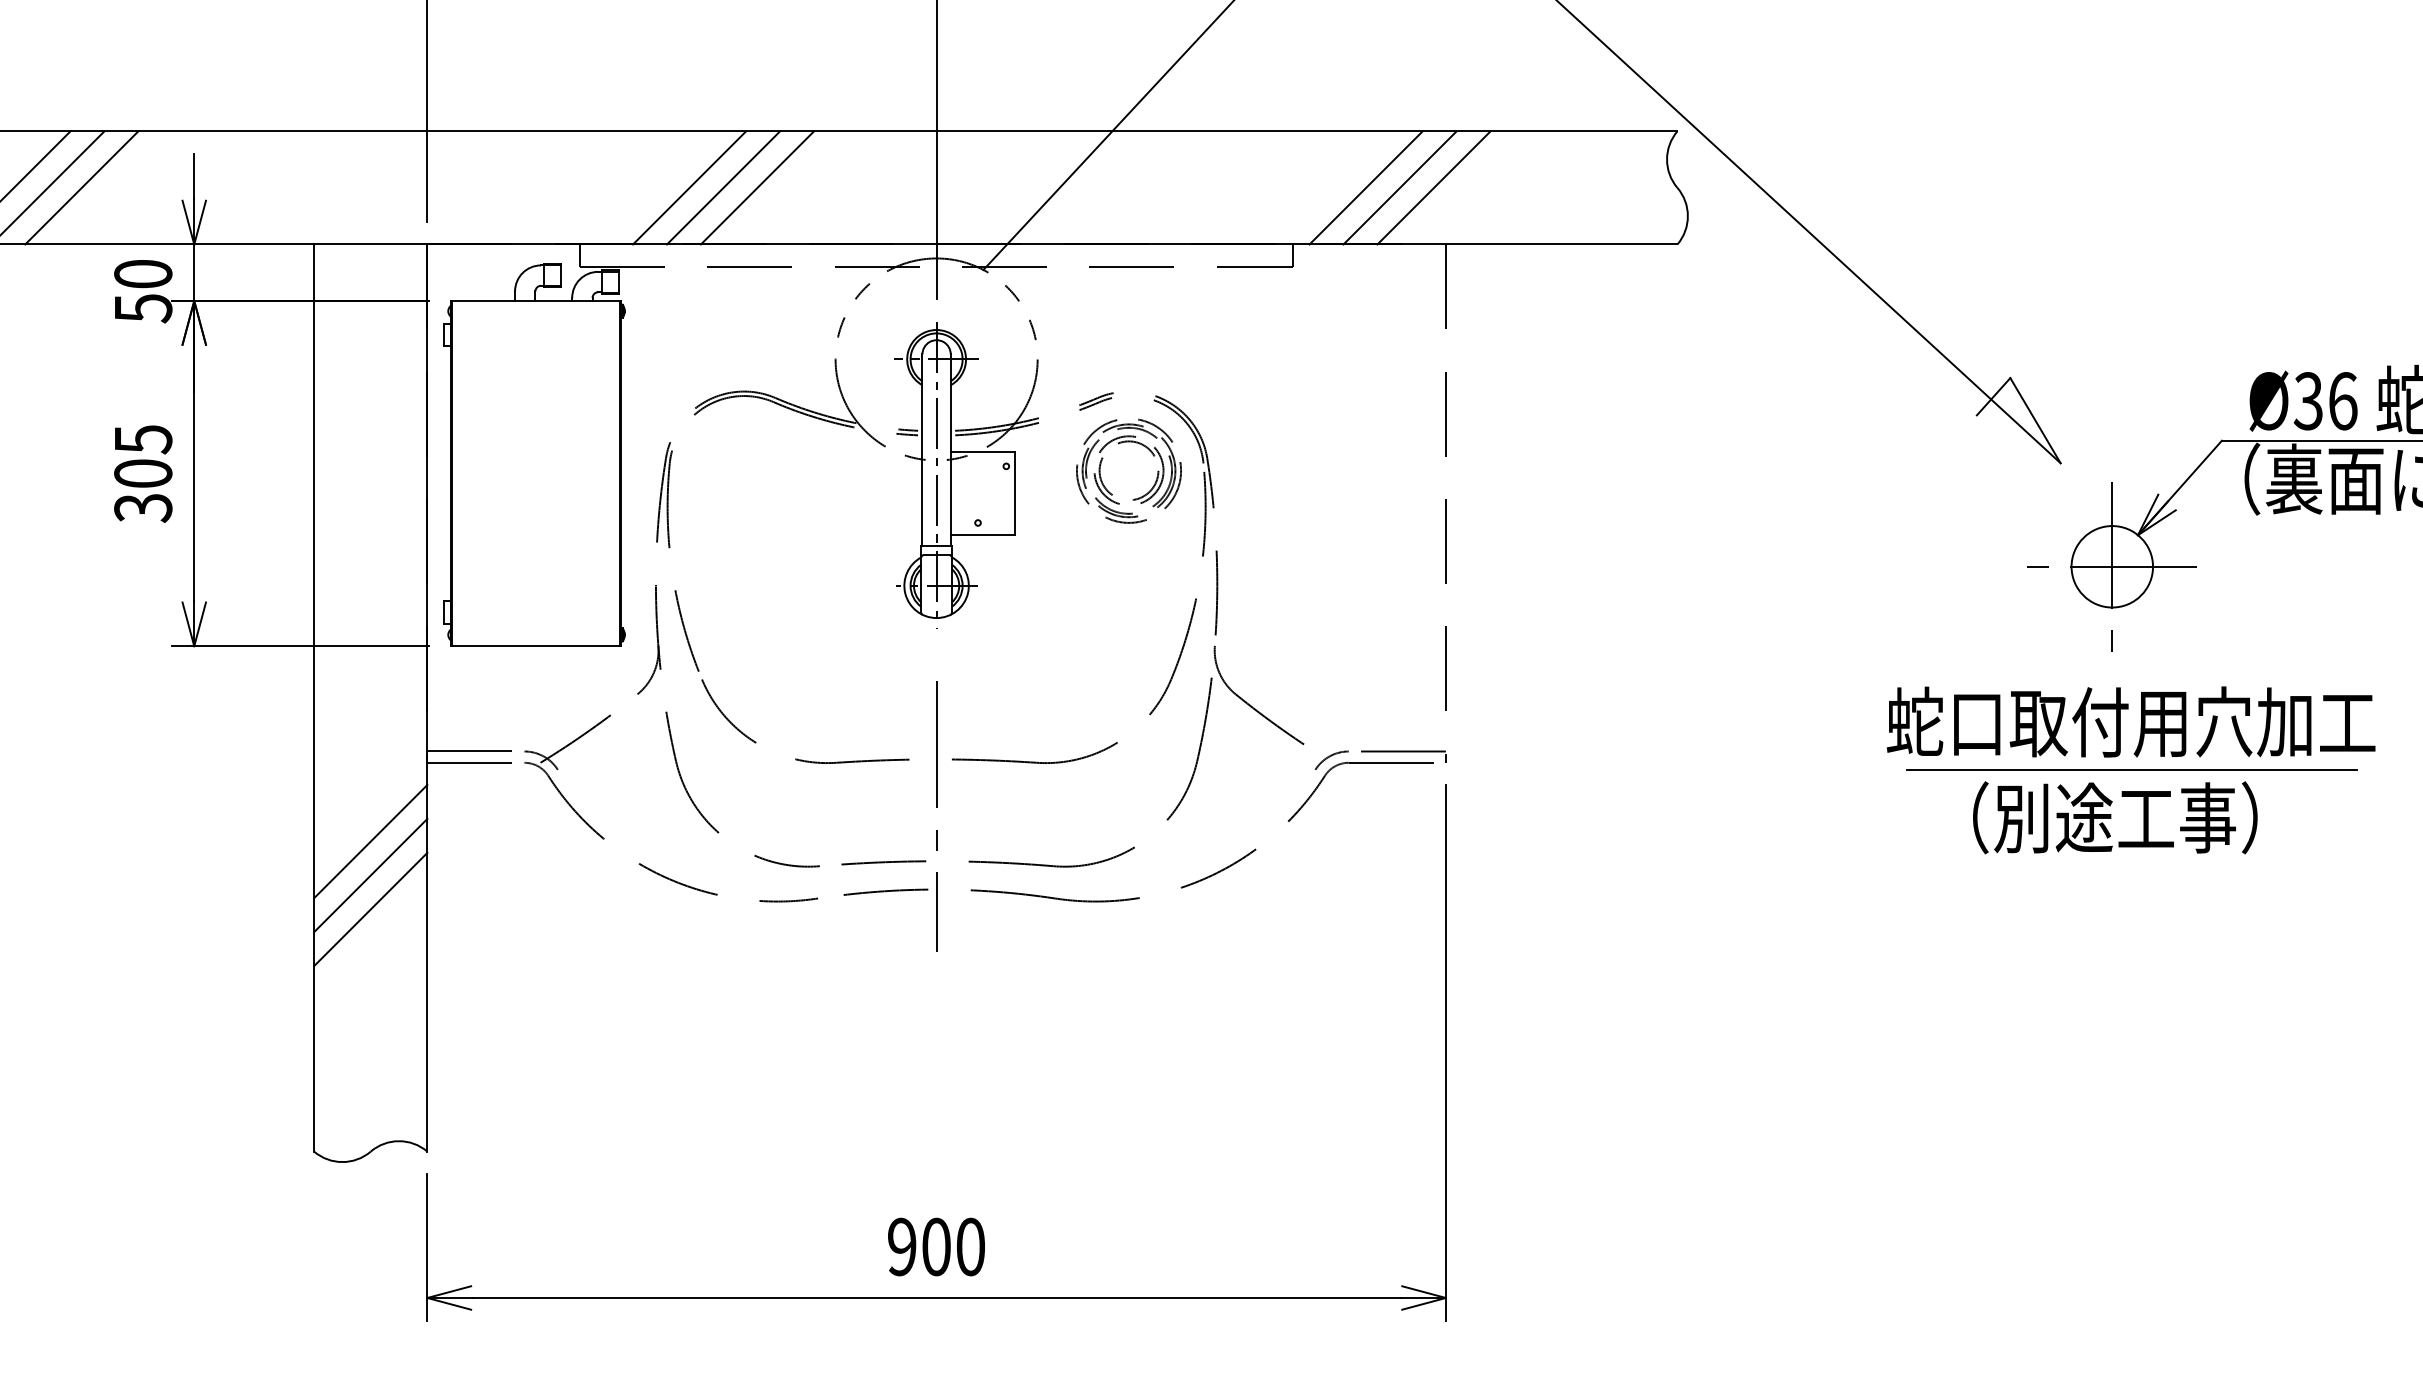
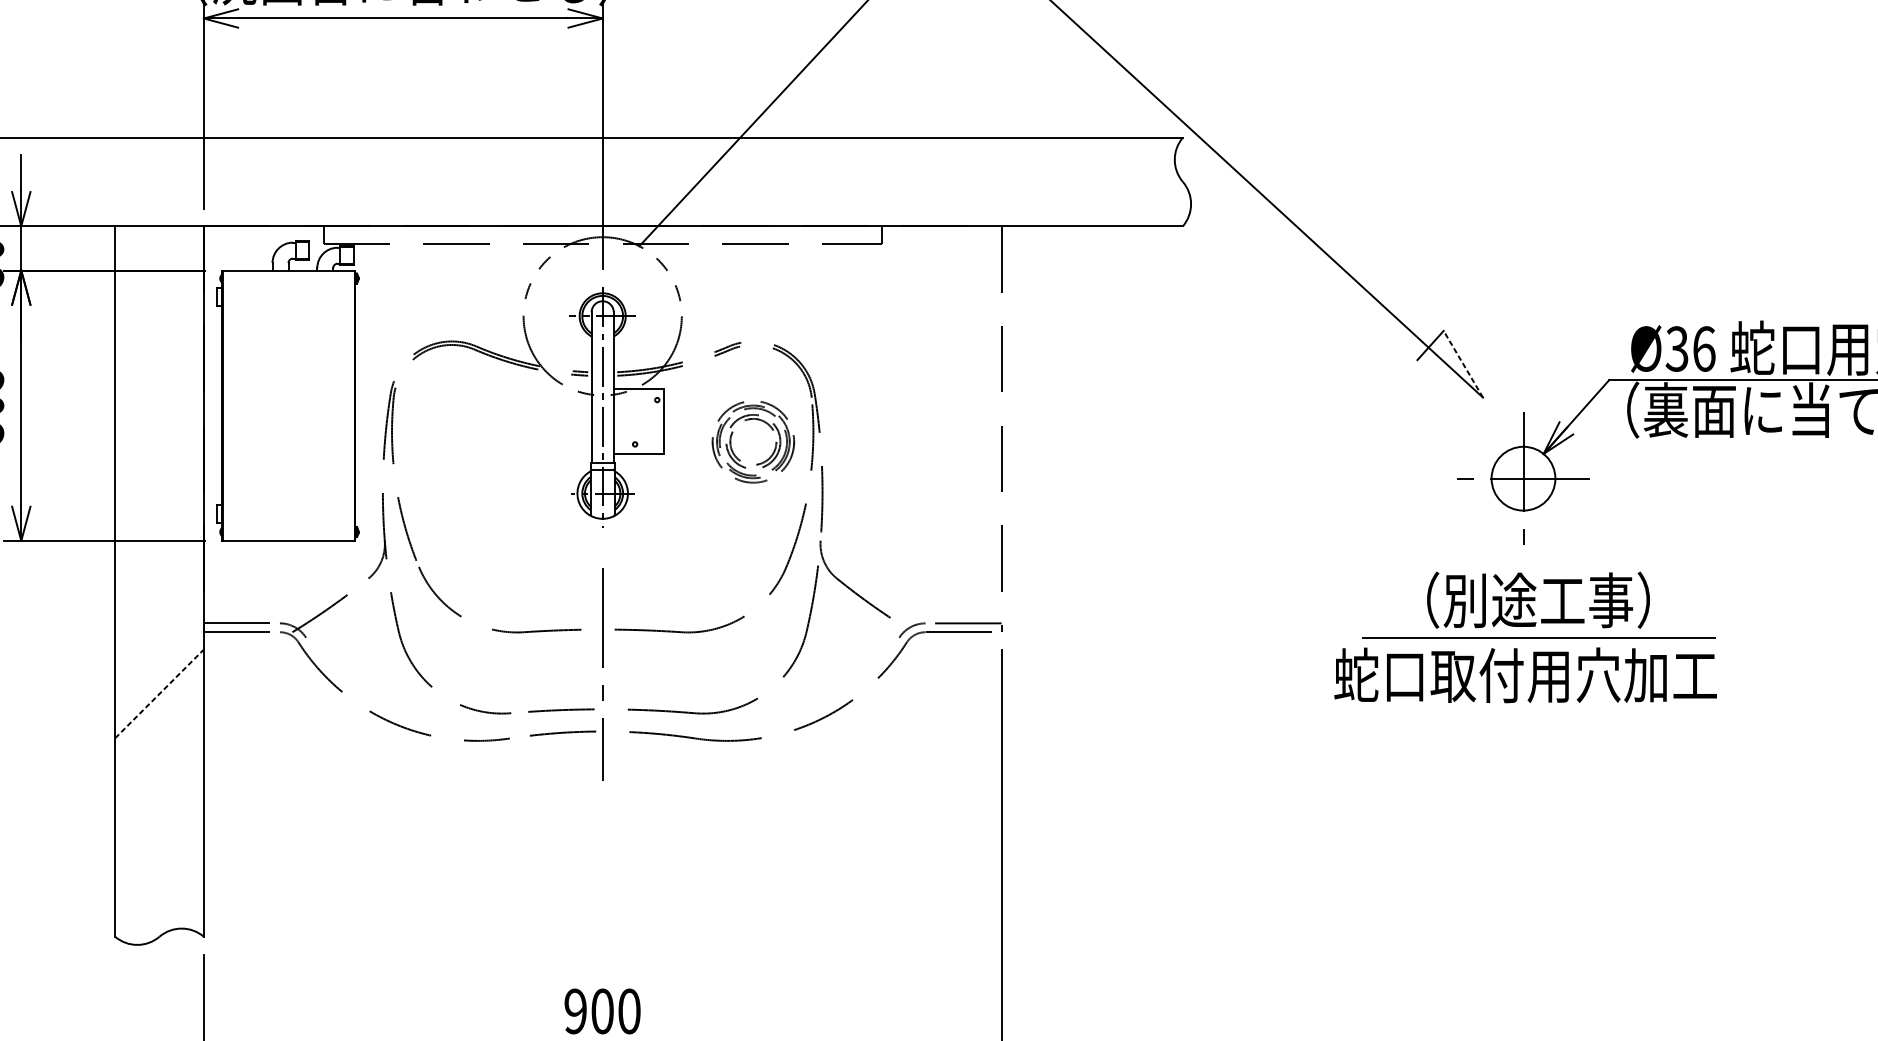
line: (689, 187) -> (409, 181), removed
line: (723, 187) -> (435, 181), removed
line: (757, 187) -> (462, 181), removed
line: (1365, 187) -> (938, 181), removed
line: (1399, 187) -> (965, 181), removed
line: (1433, 187) -> (991, 181), removed
line: (2035, 420) -> (1463, 364), solid -> dashed
part: (1102, 461) -> (732, 434), moved
text: (2130, 721) -> (1537, 599), 蛇口取付用穴加工 -> （別途工事）
text: (2114, 817) -> (1525, 675), （別途工事） -> 蛇口取付用穴加工
line: (371, 841) -> (160, 693), solid -> dashed
line: (370, 875) -> (159, 720), removed
line: (370, 909) -> (159, 747), removed

